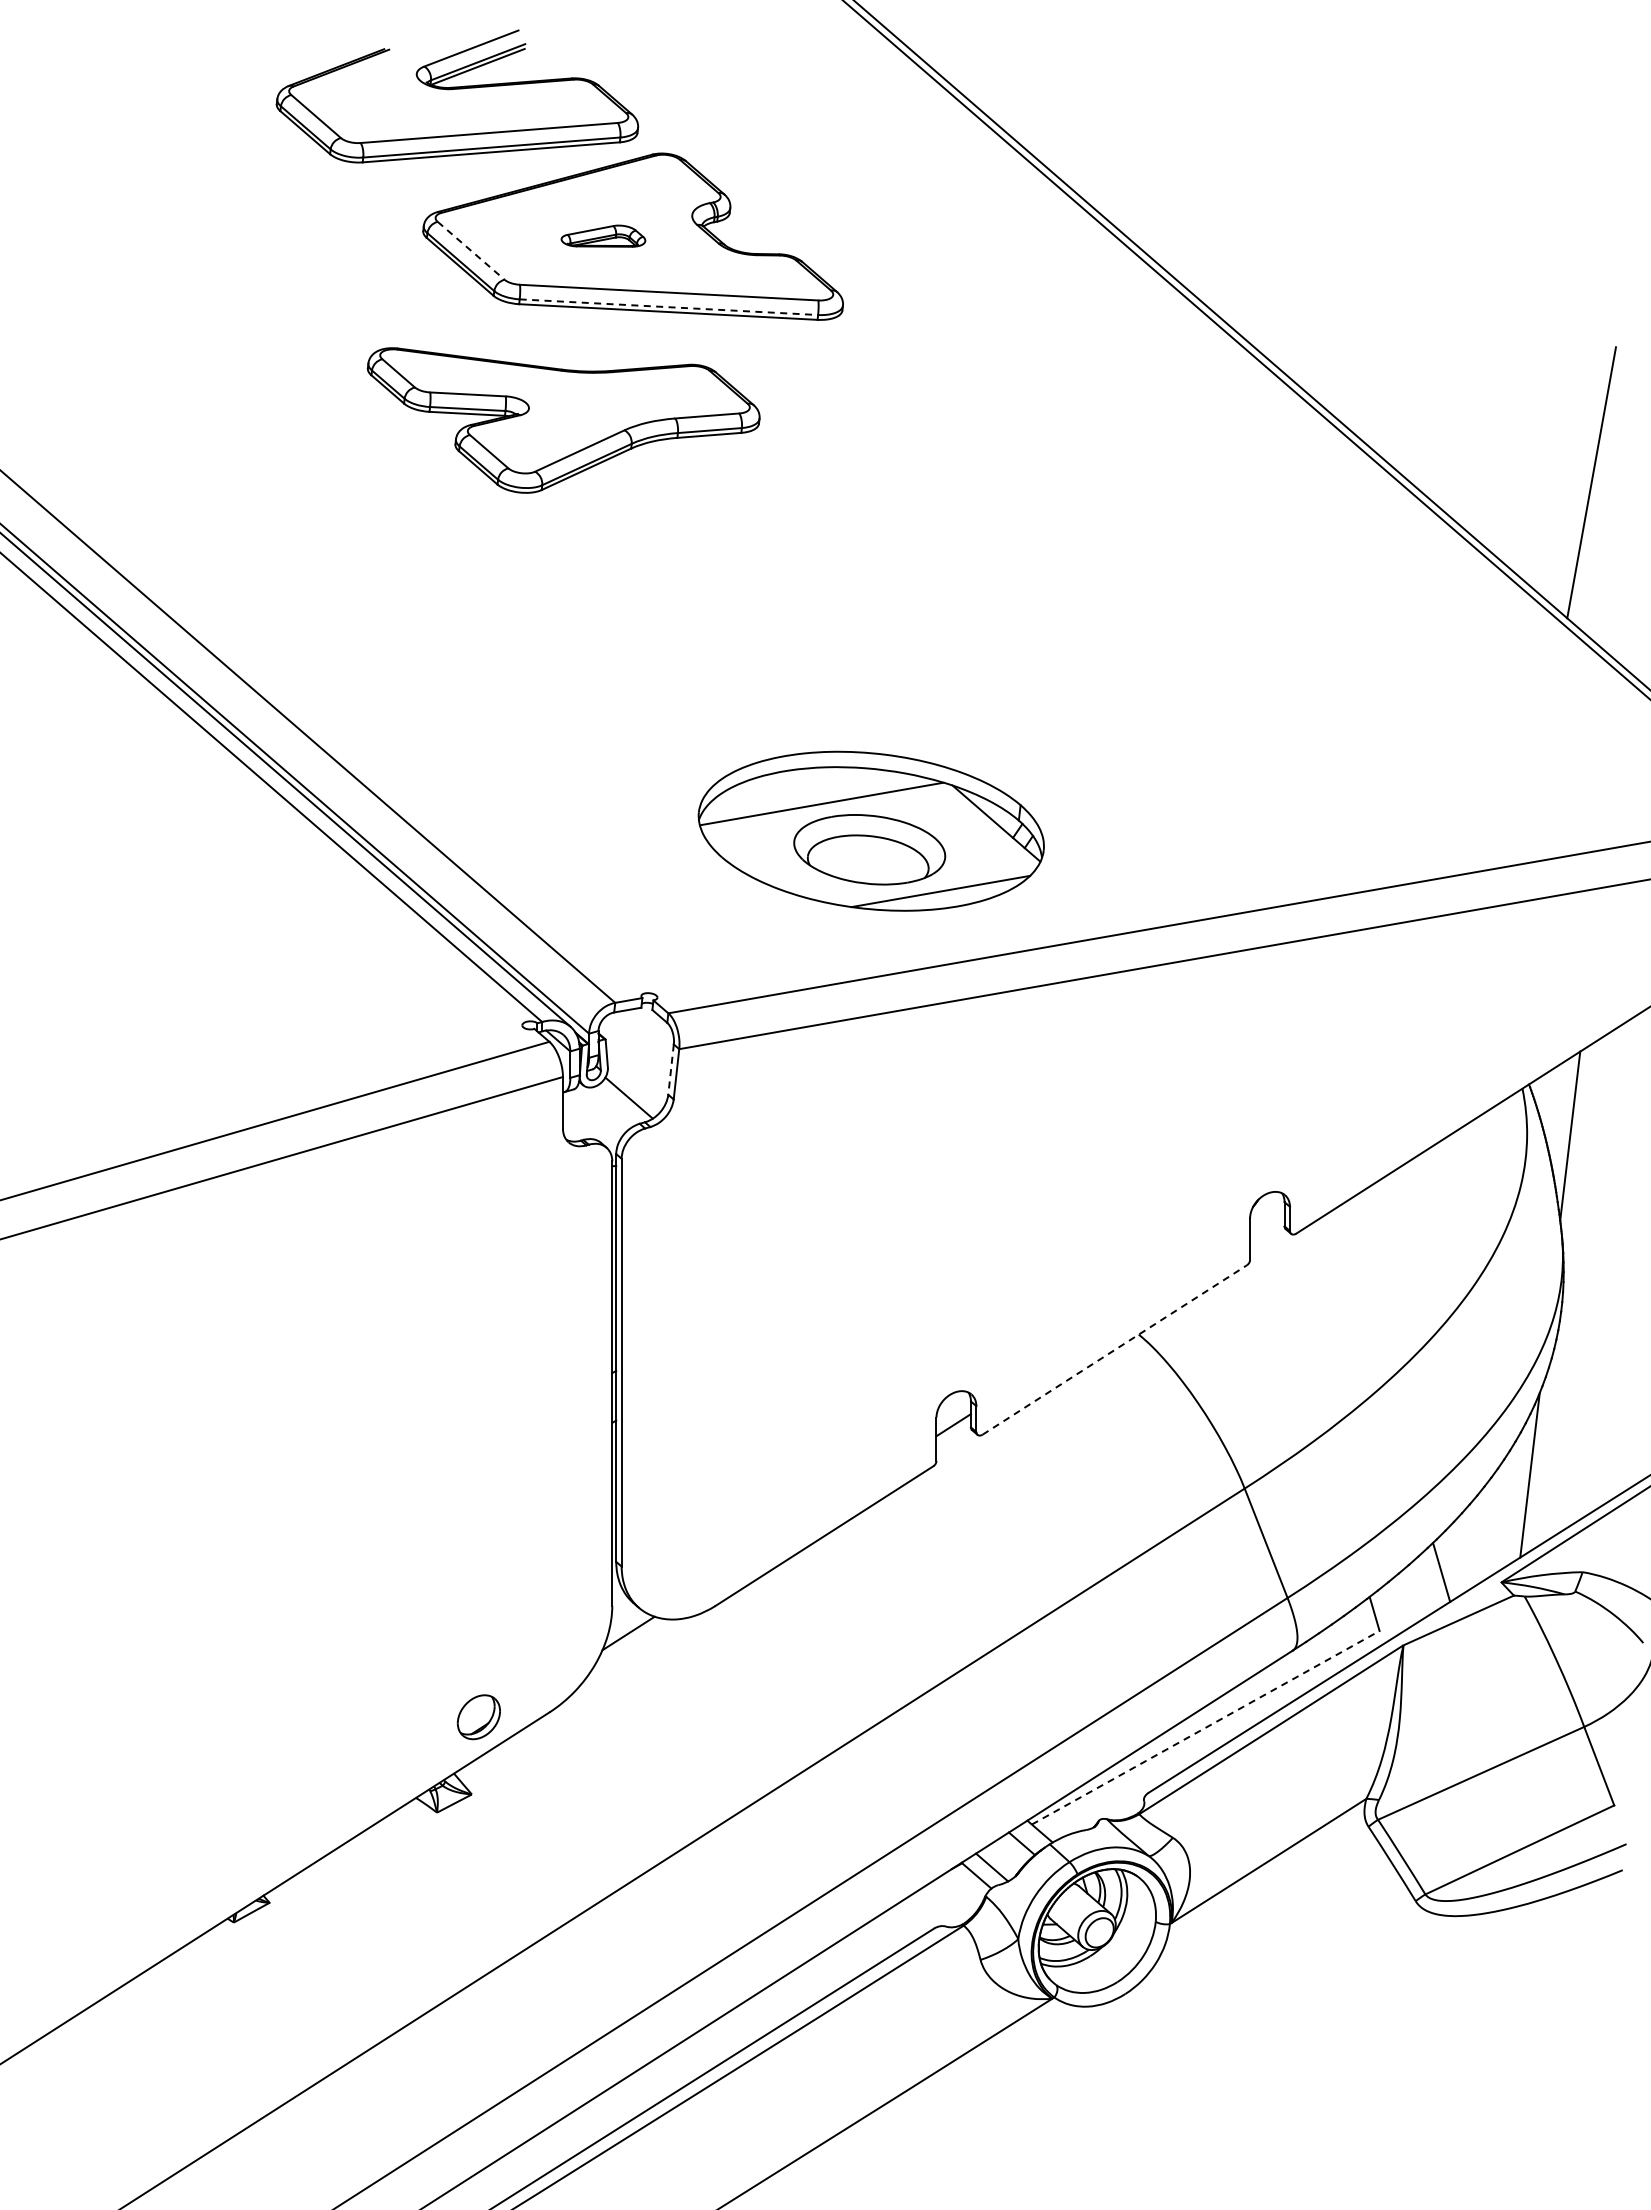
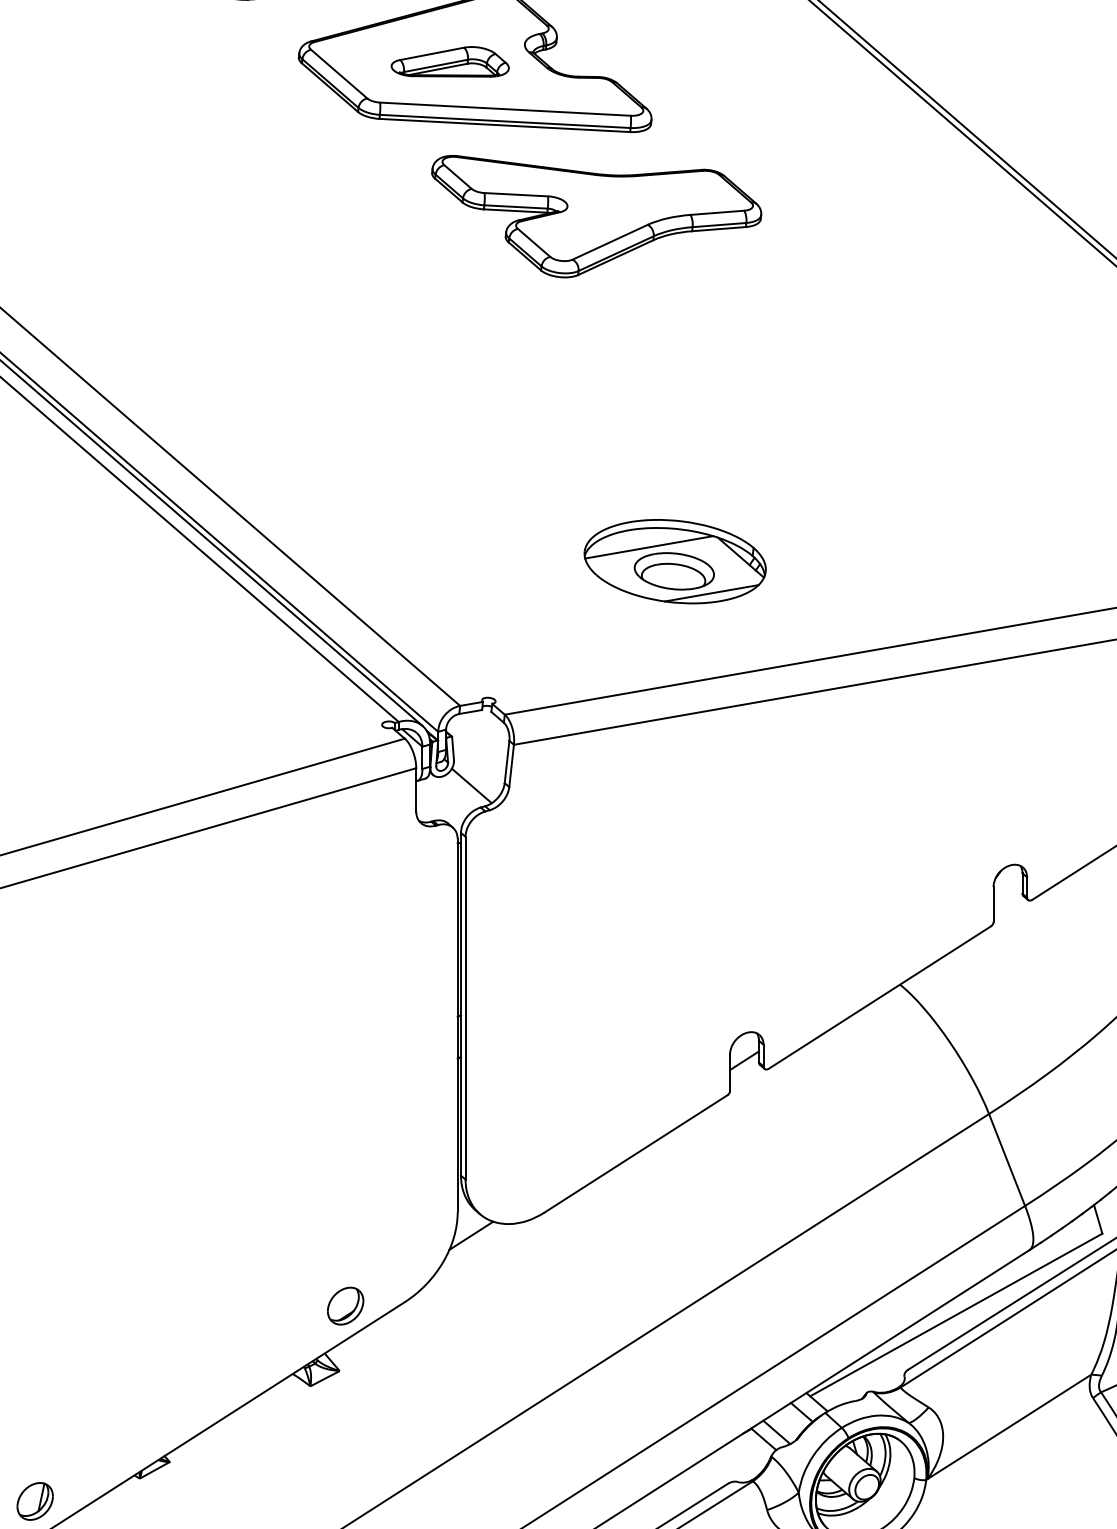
part: (603, 235) -> (450, 61), size x1.67
line: (471, 251) -> (339, 74), dashed -> solid
line: (669, 307) -> (505, 121), dashed -> solid
part: (563, 420) -> (596, 216), moved
part: (870, 830) -> (674, 561), size x0.62
line: (671, 1070) -> (507, 762), dashed -> solid
line: (1114, 1350) -> (879, 998), dashed -> solid
line: (1205, 1727) -> (956, 1314), dashed -> solid
part: (109, 1949) -> (35, 1501), added

